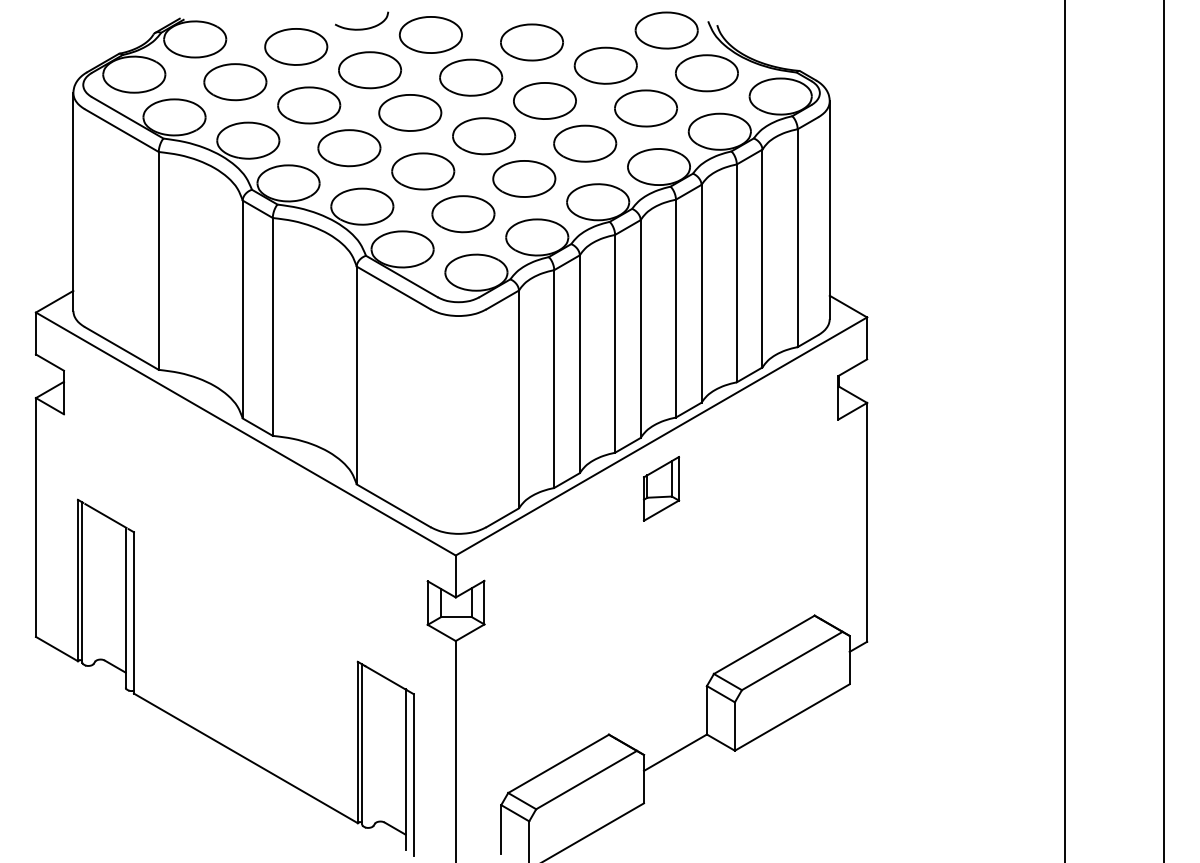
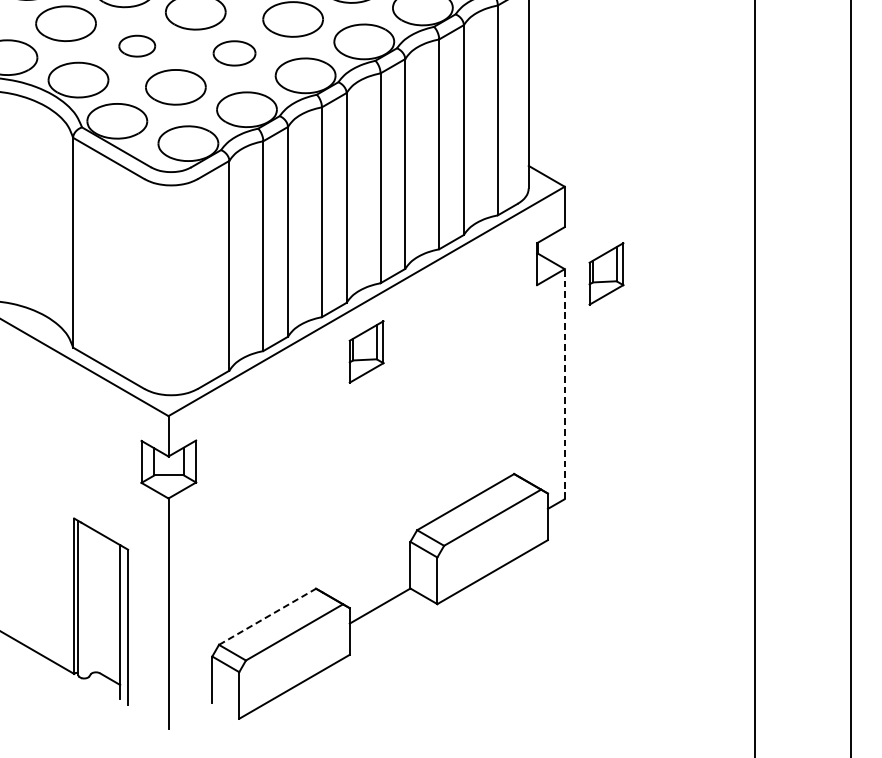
part: (423, 171) -> (137, 46), size x0.6
part: (524, 178) -> (234, 52), size x0.7
part: (910, 407) -> (606, 273), added
line: (867, 521) -> (565, 383), solid -> dashed
line: (559, 763) -> (268, 616), solid -> dashed

